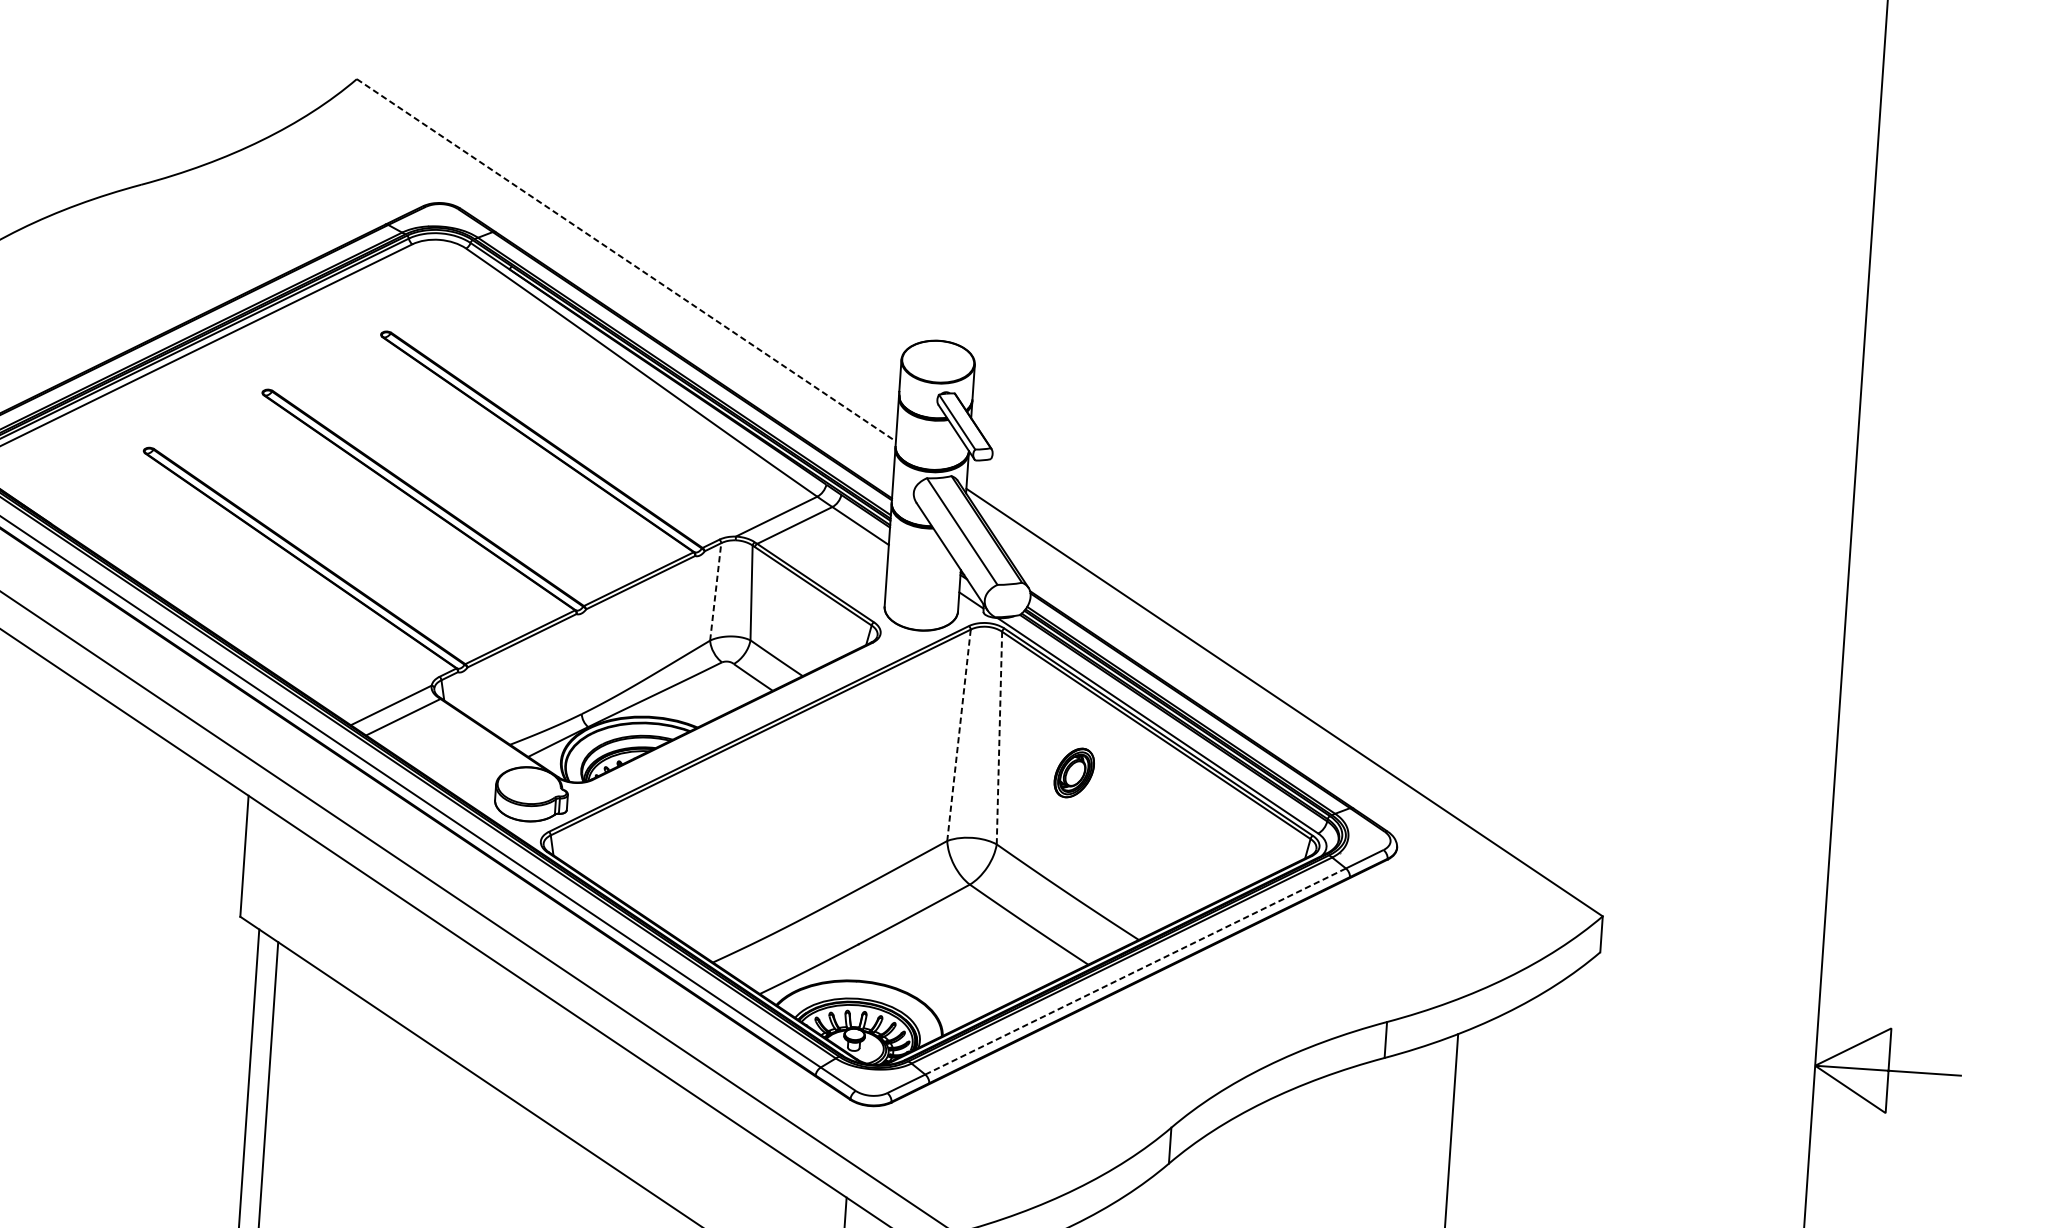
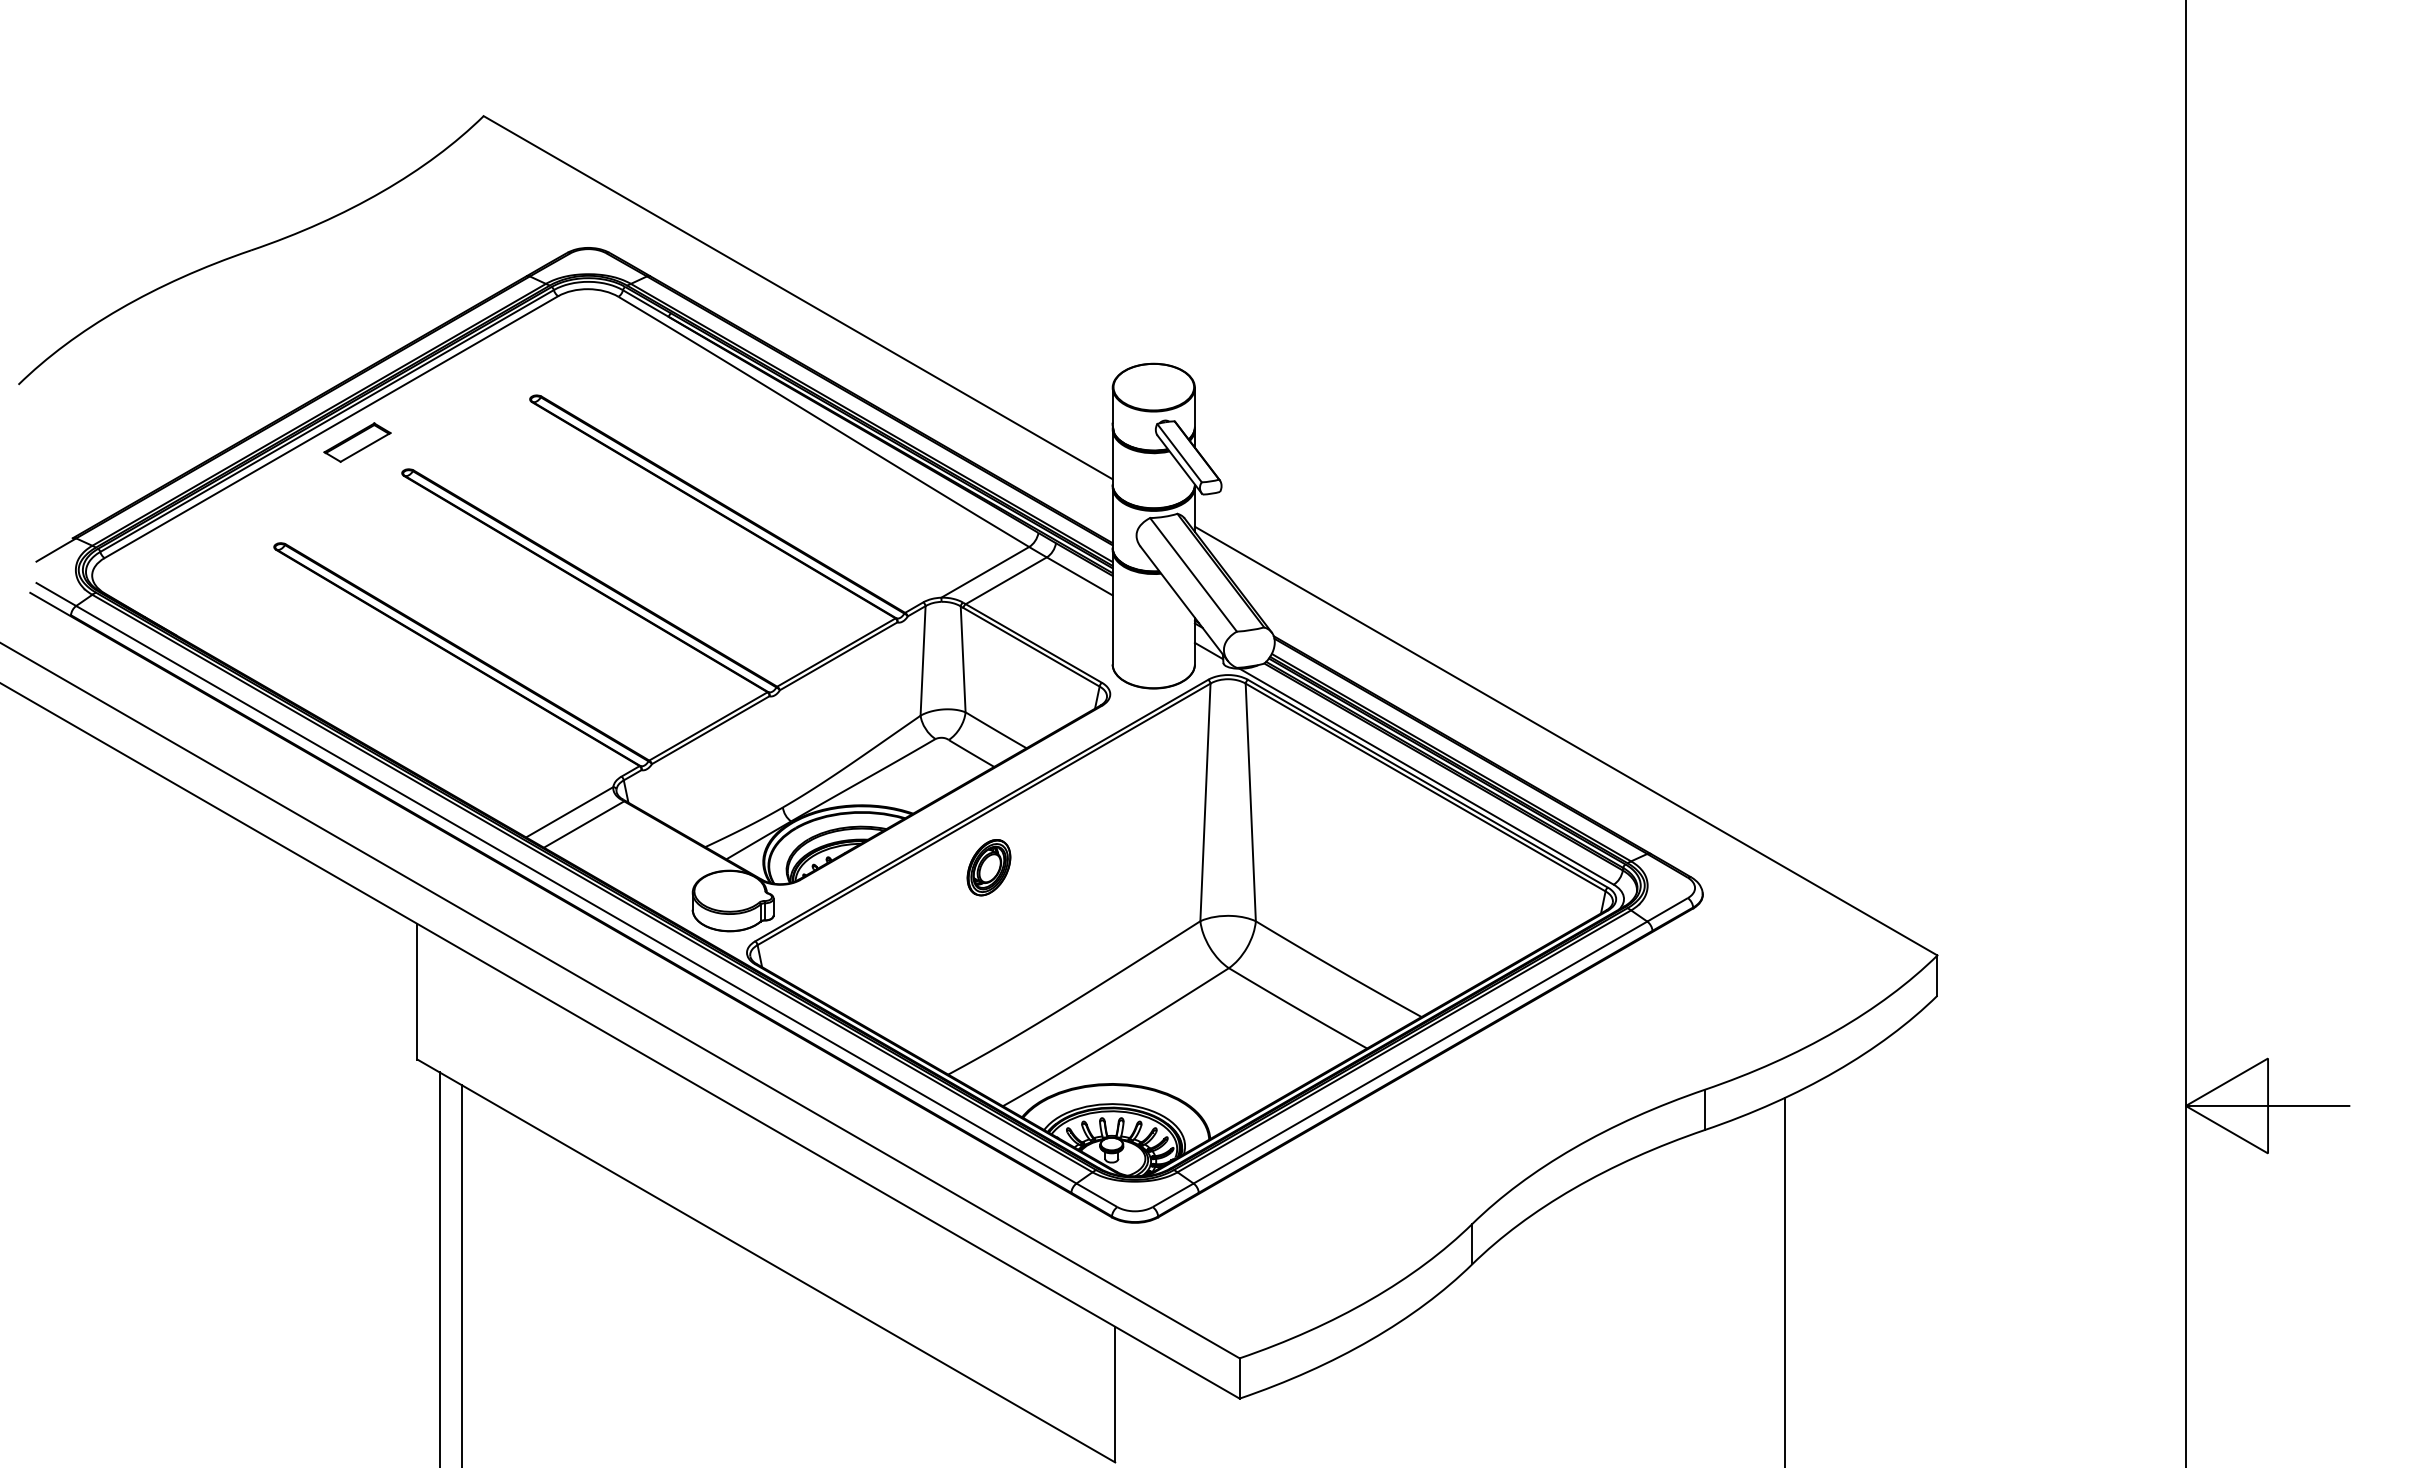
line: (626, 260) -> (798, 297), dashed -> solid
part: (224, 362) -> (357, 442), added
line: (716, 591) -> (923, 660), dashed -> solid
line: (959, 735) -> (1205, 802), dashed -> solid
line: (999, 738) -> (1250, 802), dashed -> solid
part: (1073, 772) -> (988, 867), moved
line: (1135, 971) -> (1420, 1052), dashed -> solid

